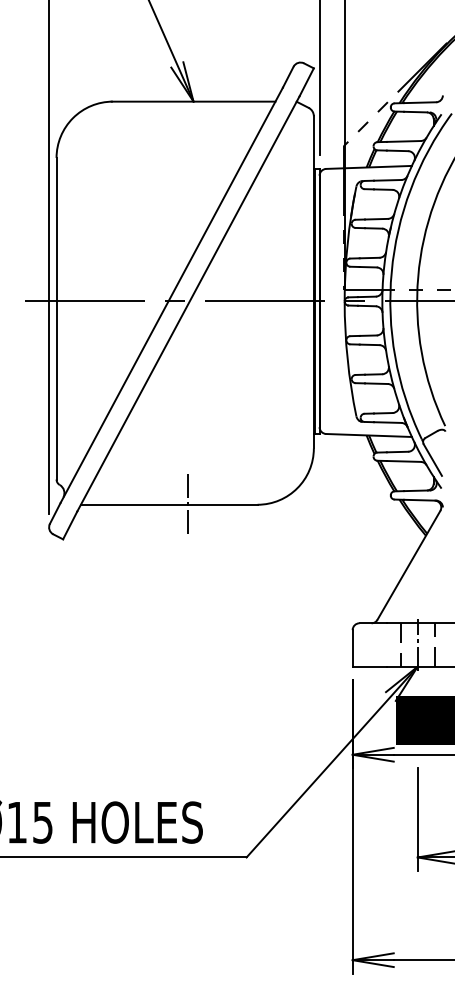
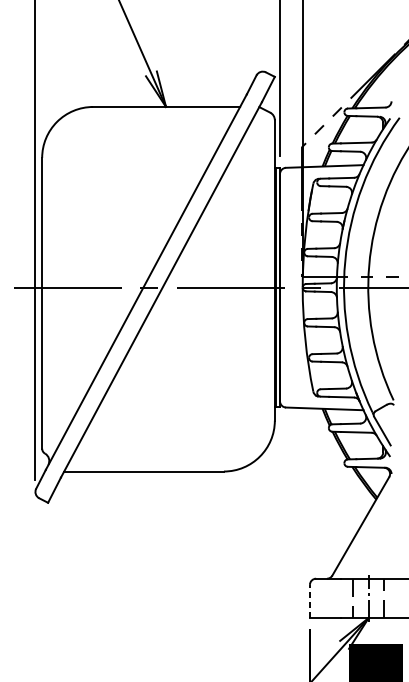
line: (188, 504) -> (161, 471), removed
line: (352, 647) -> (309, 600), solid -> dashed

